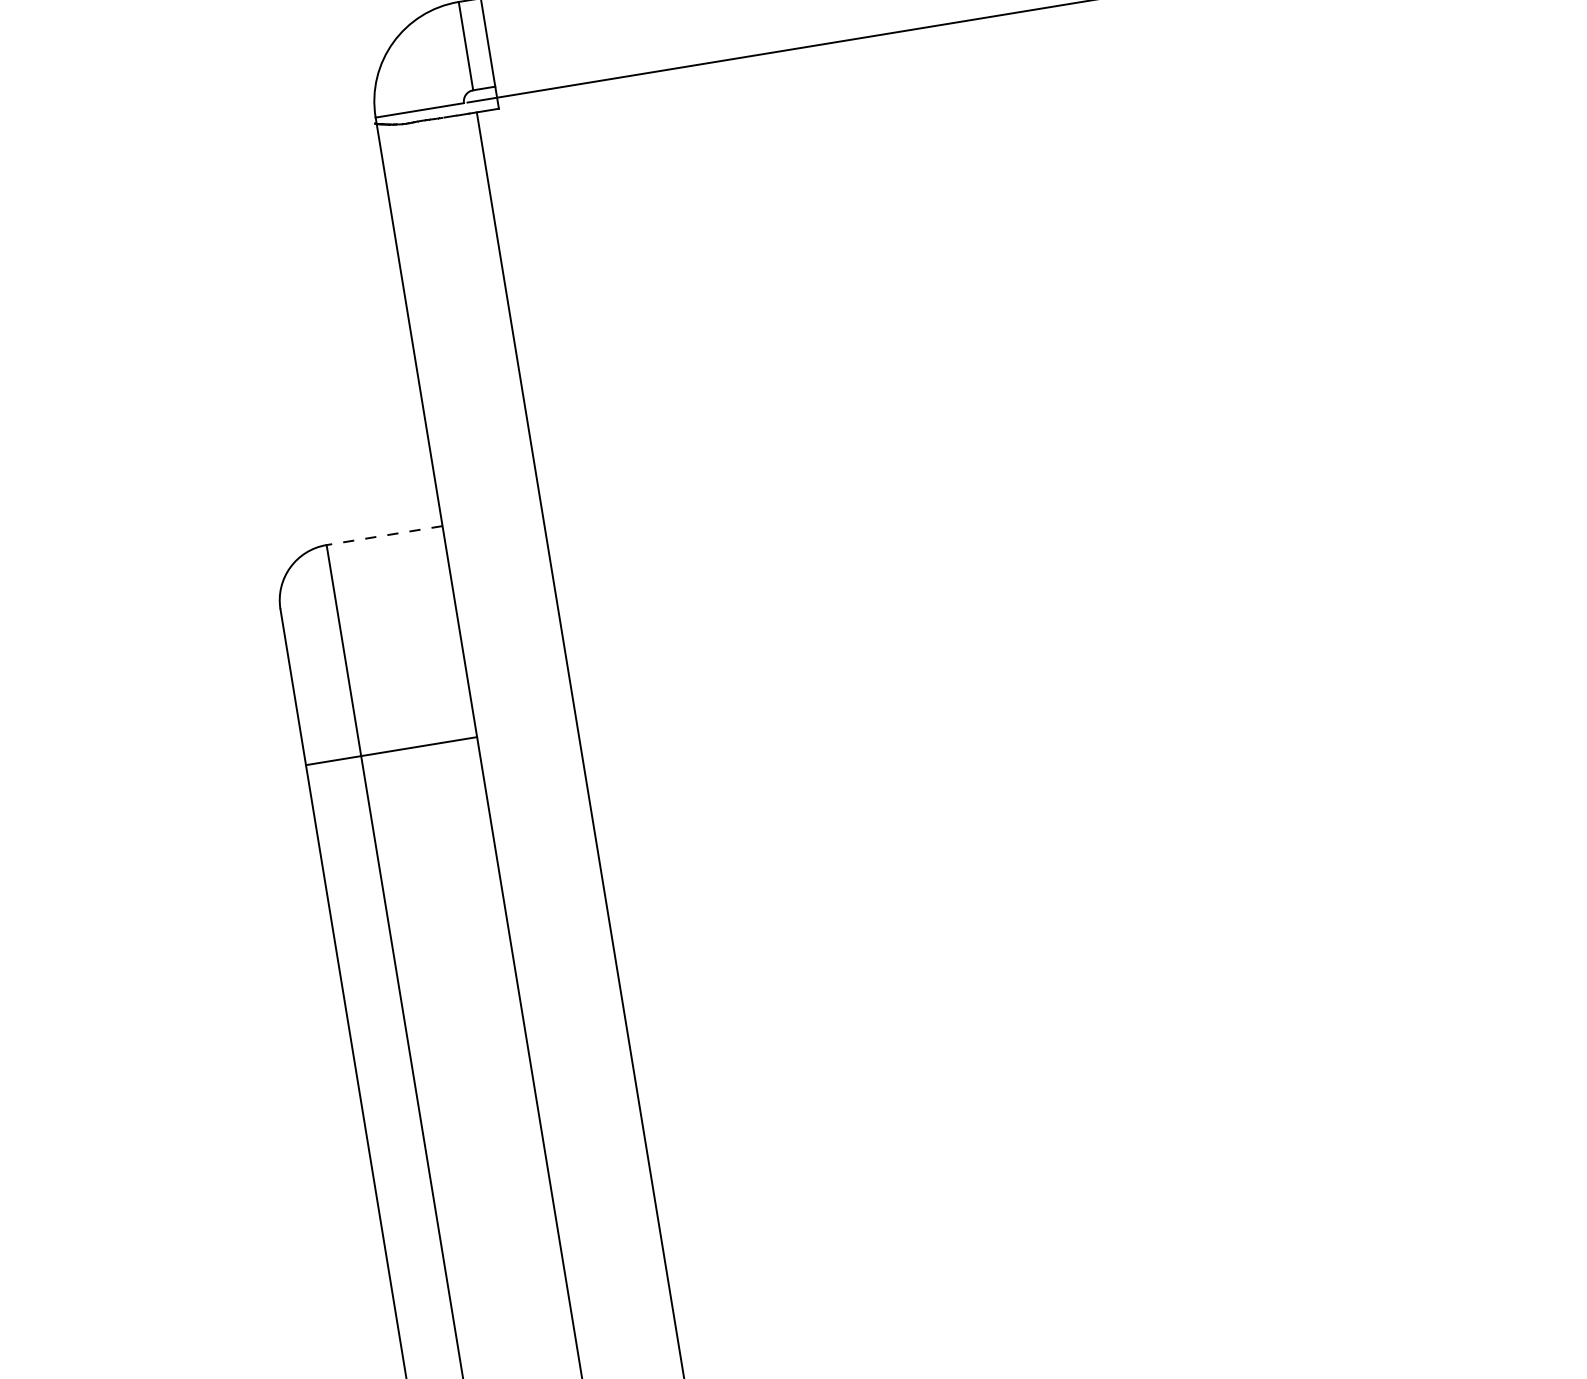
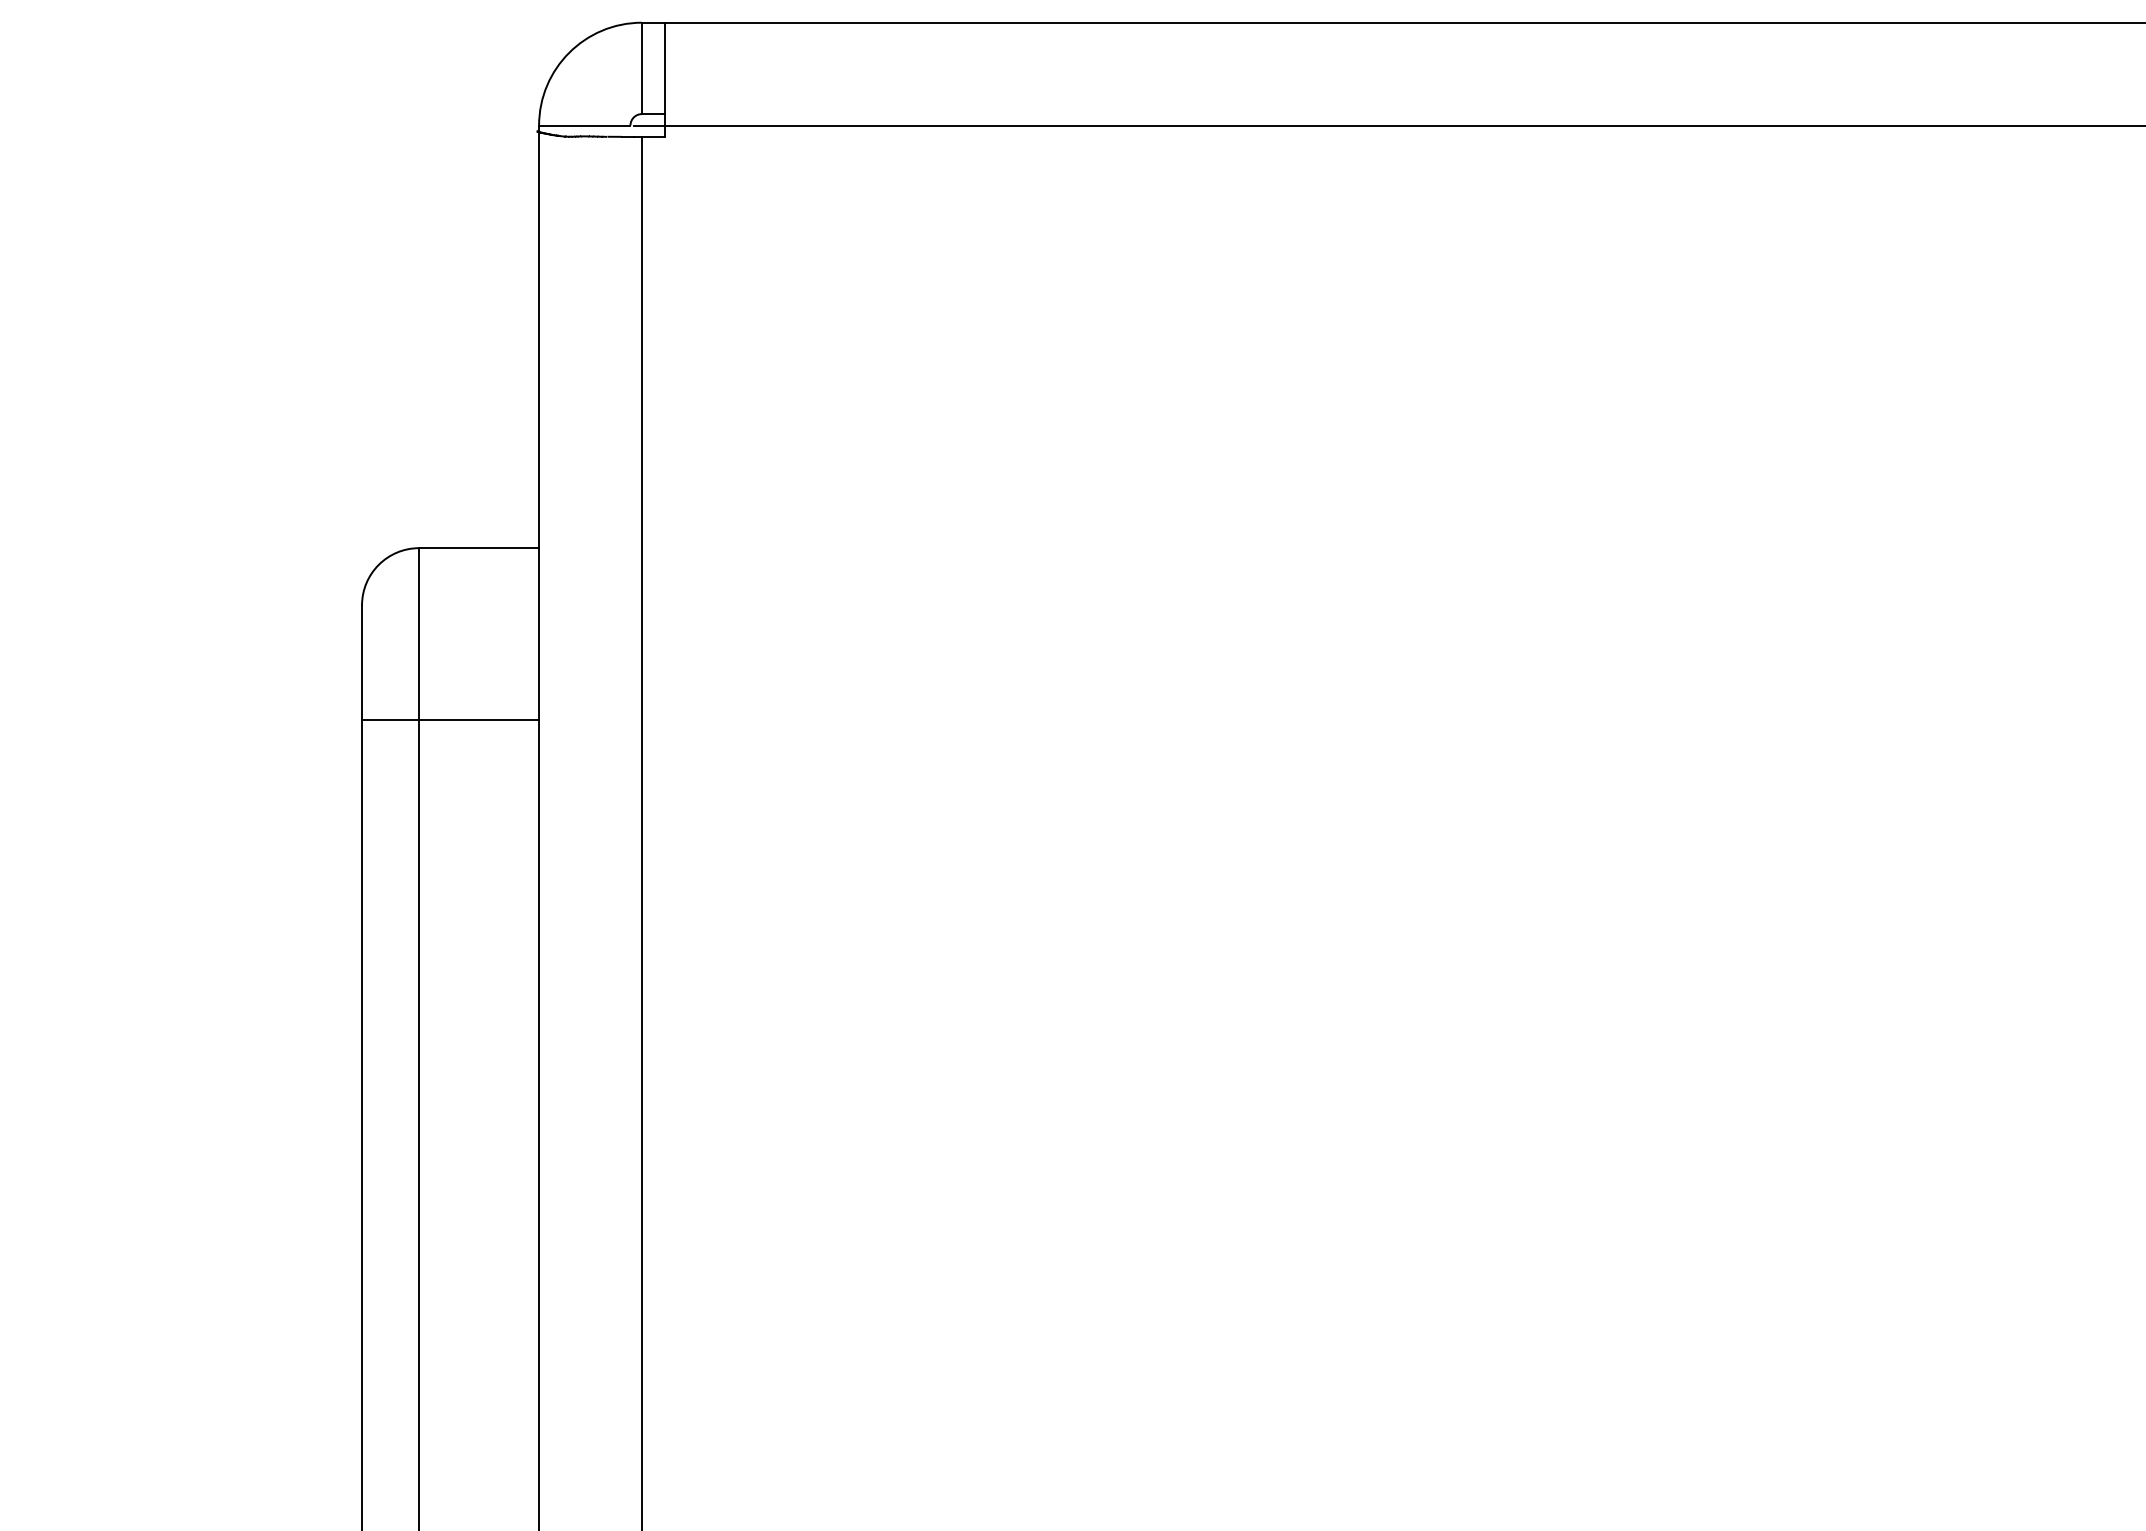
line: (385, 535) -> (479, 548), dashed -> solid
line: (391, 751) -> (450, 719), moved

